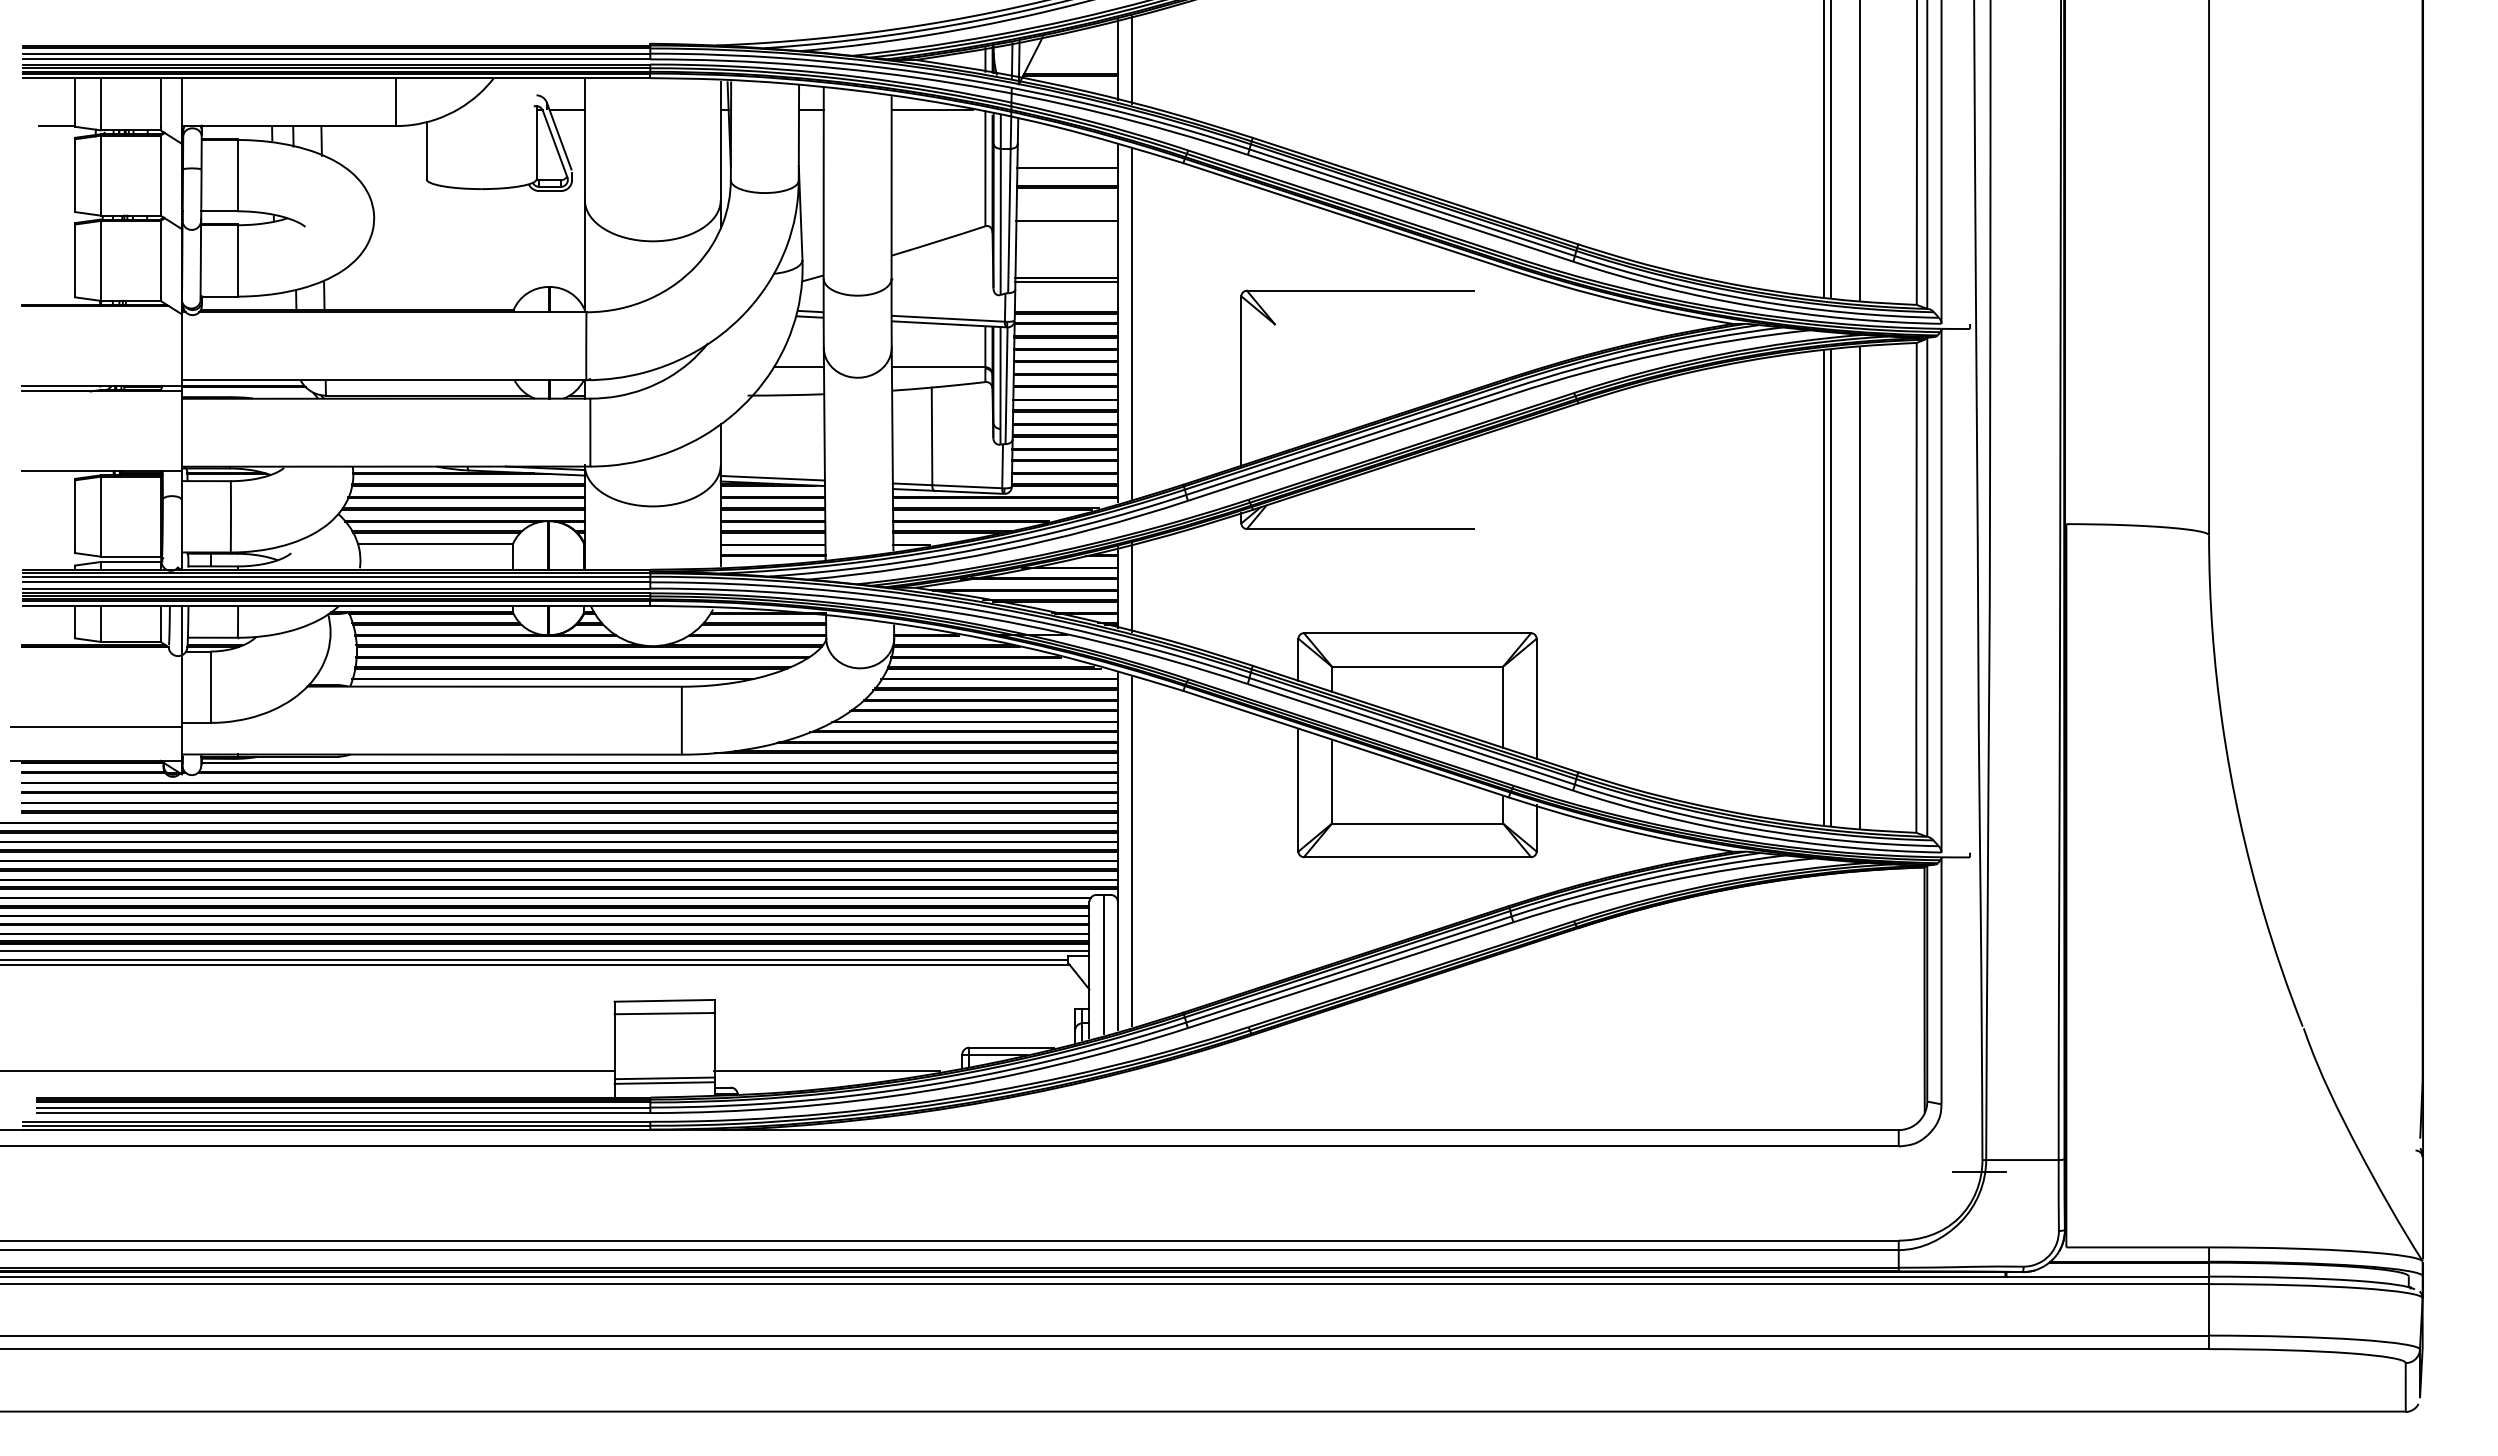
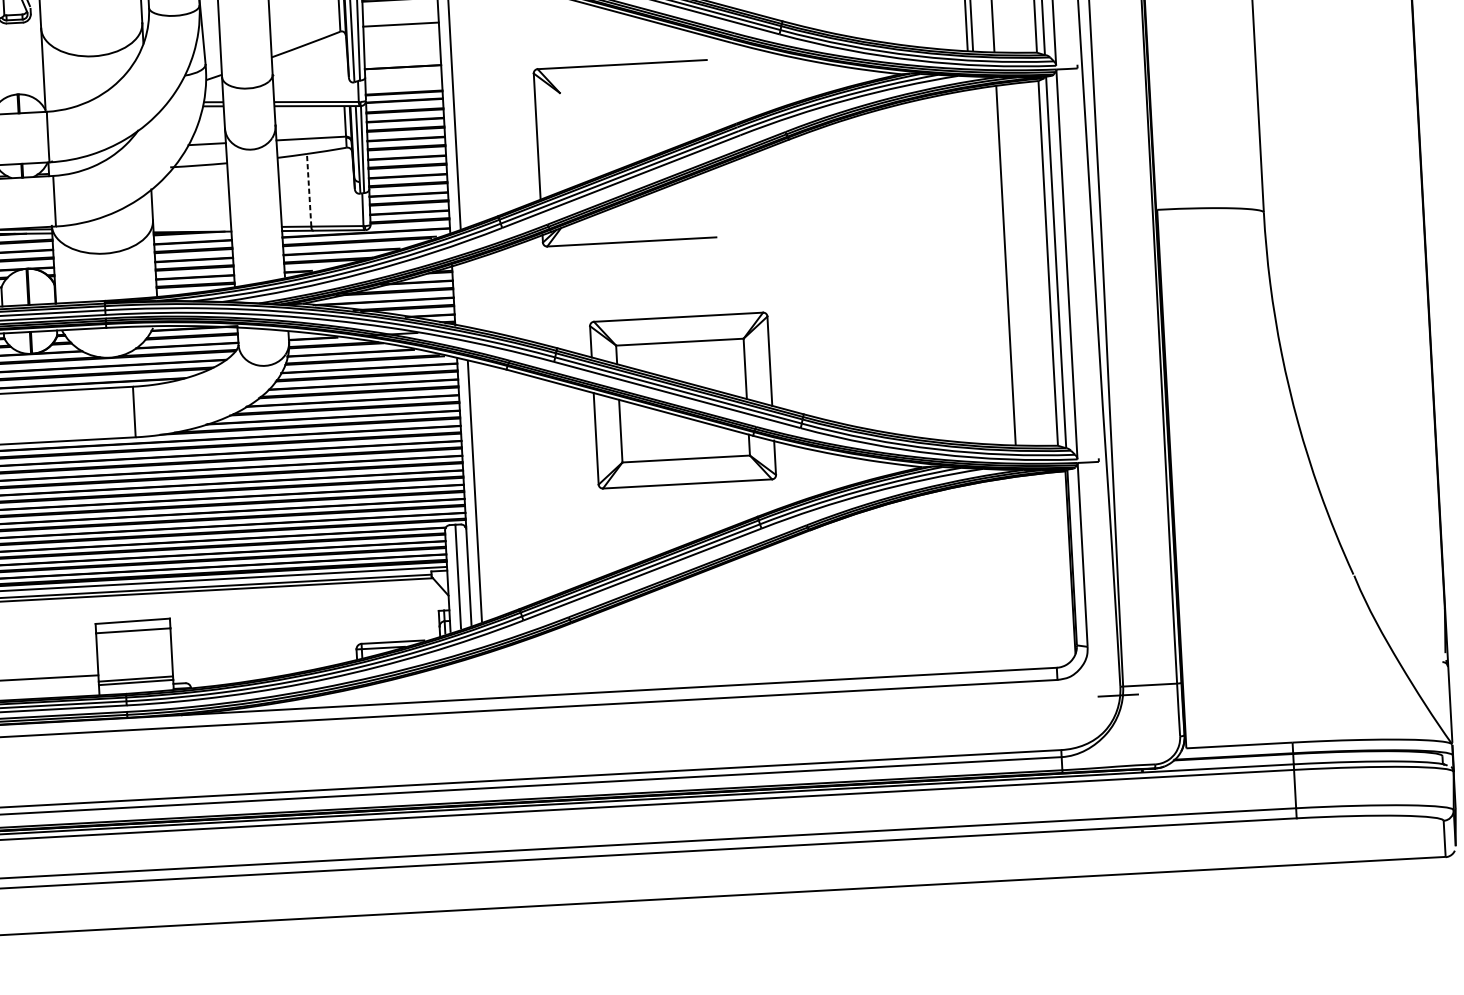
line: (1066, 282) -> (403, 70), removed
line: (932, 436) -> (309, 190), solid -> dashed
line: (772, 477) -> (192, 227), removed
line: (1132, 587) -> (464, 294), removed
line: (1824, 587) -> (979, 266), removed
line: (1831, 587) -> (984, 266), removed
line: (826, 1070) -> (256, 666), removed

